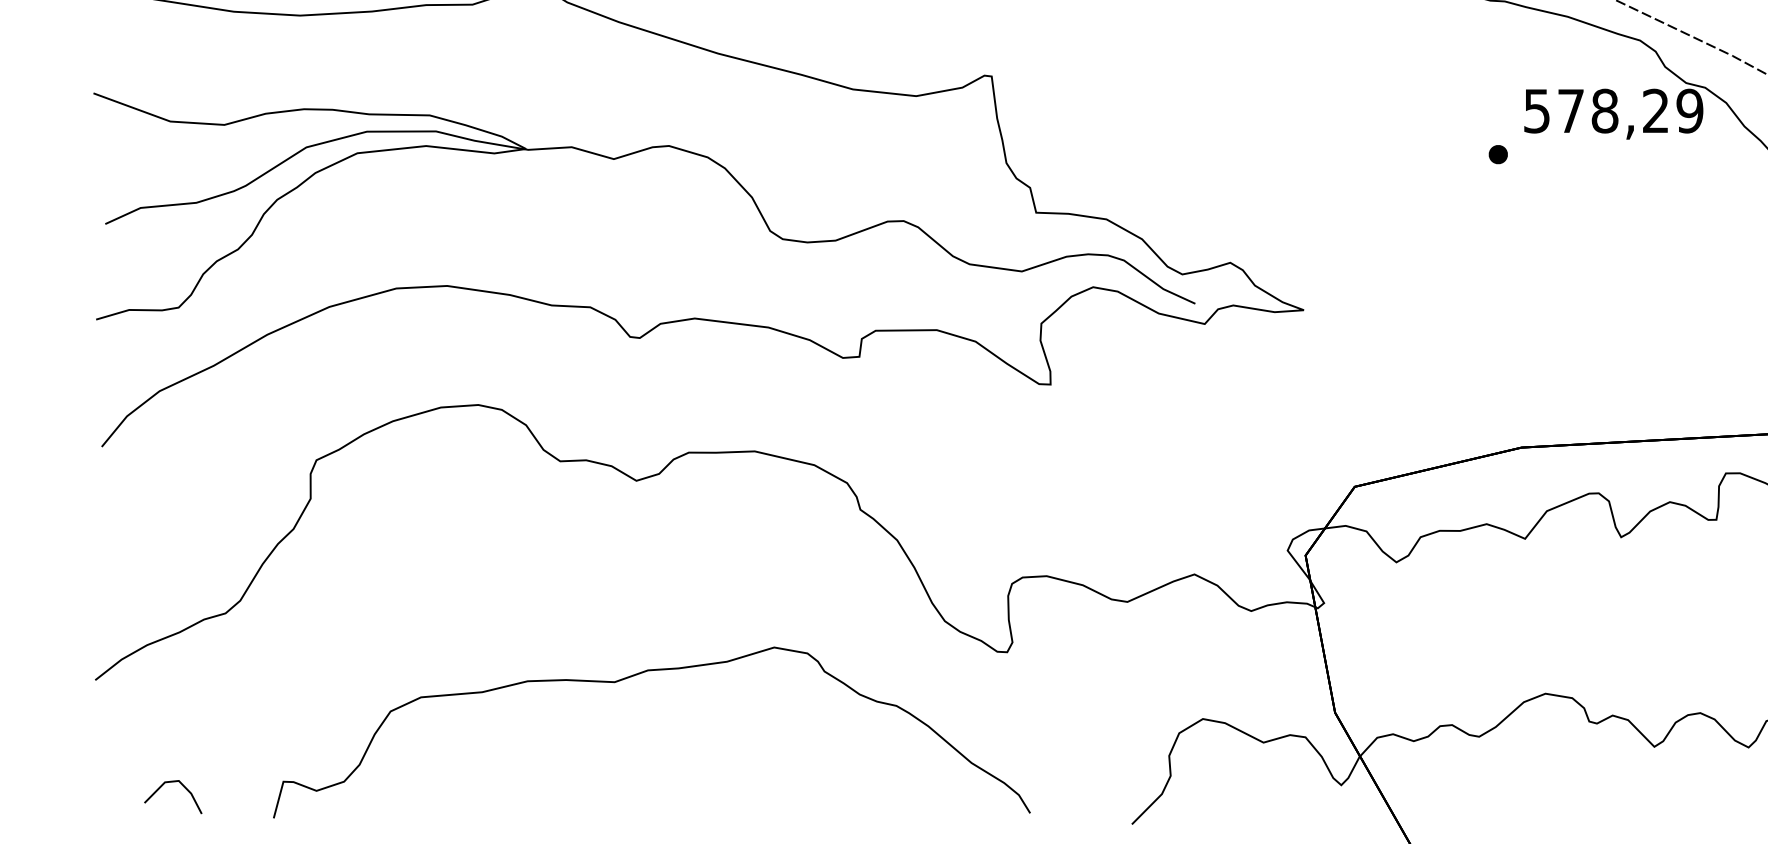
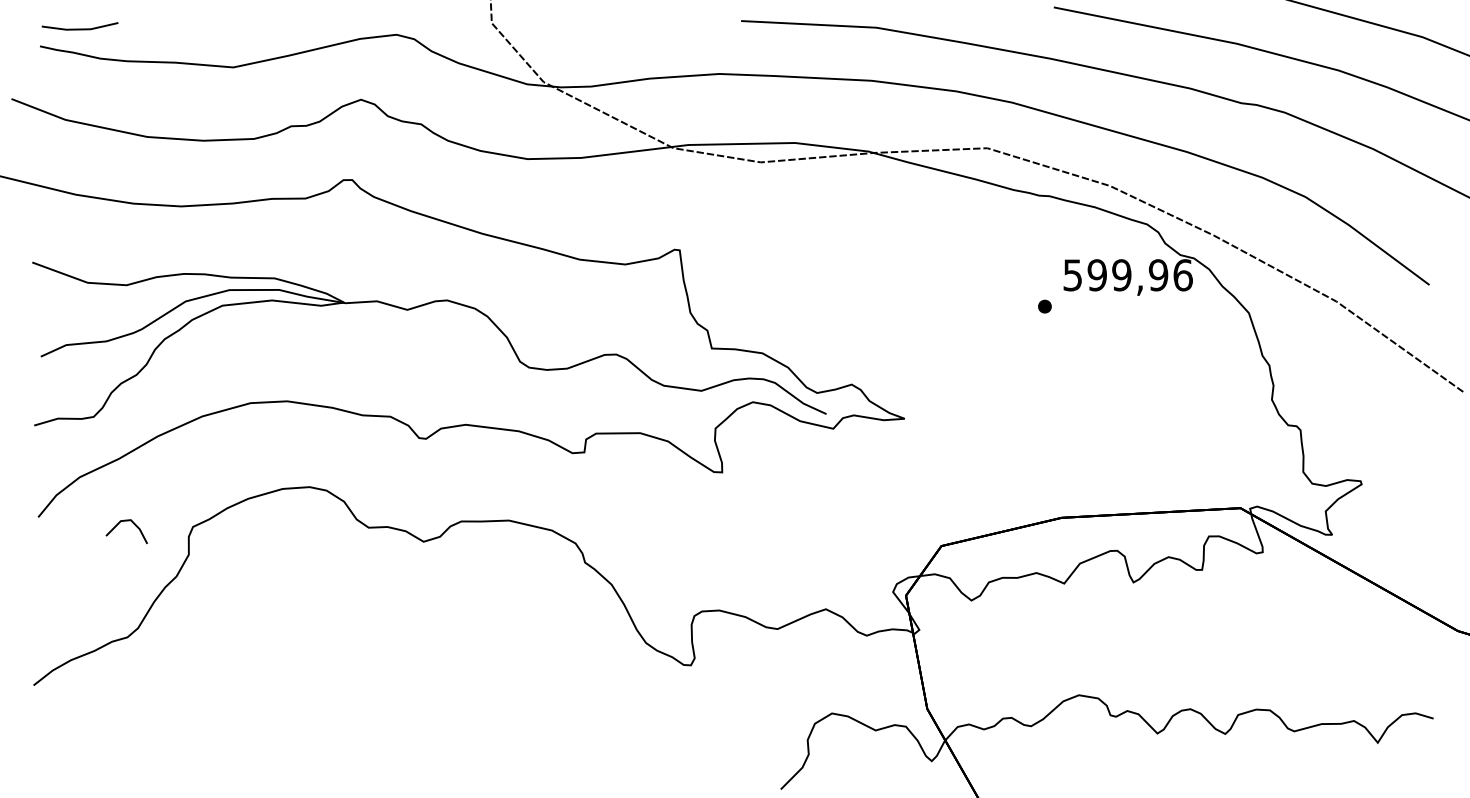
text: (1629, 111) -> (1139, 275), 578,29 -> 599,96
curve: (633, 677) -> (421, 683), removed
line: (182, 787) -> (133, 524), moved

